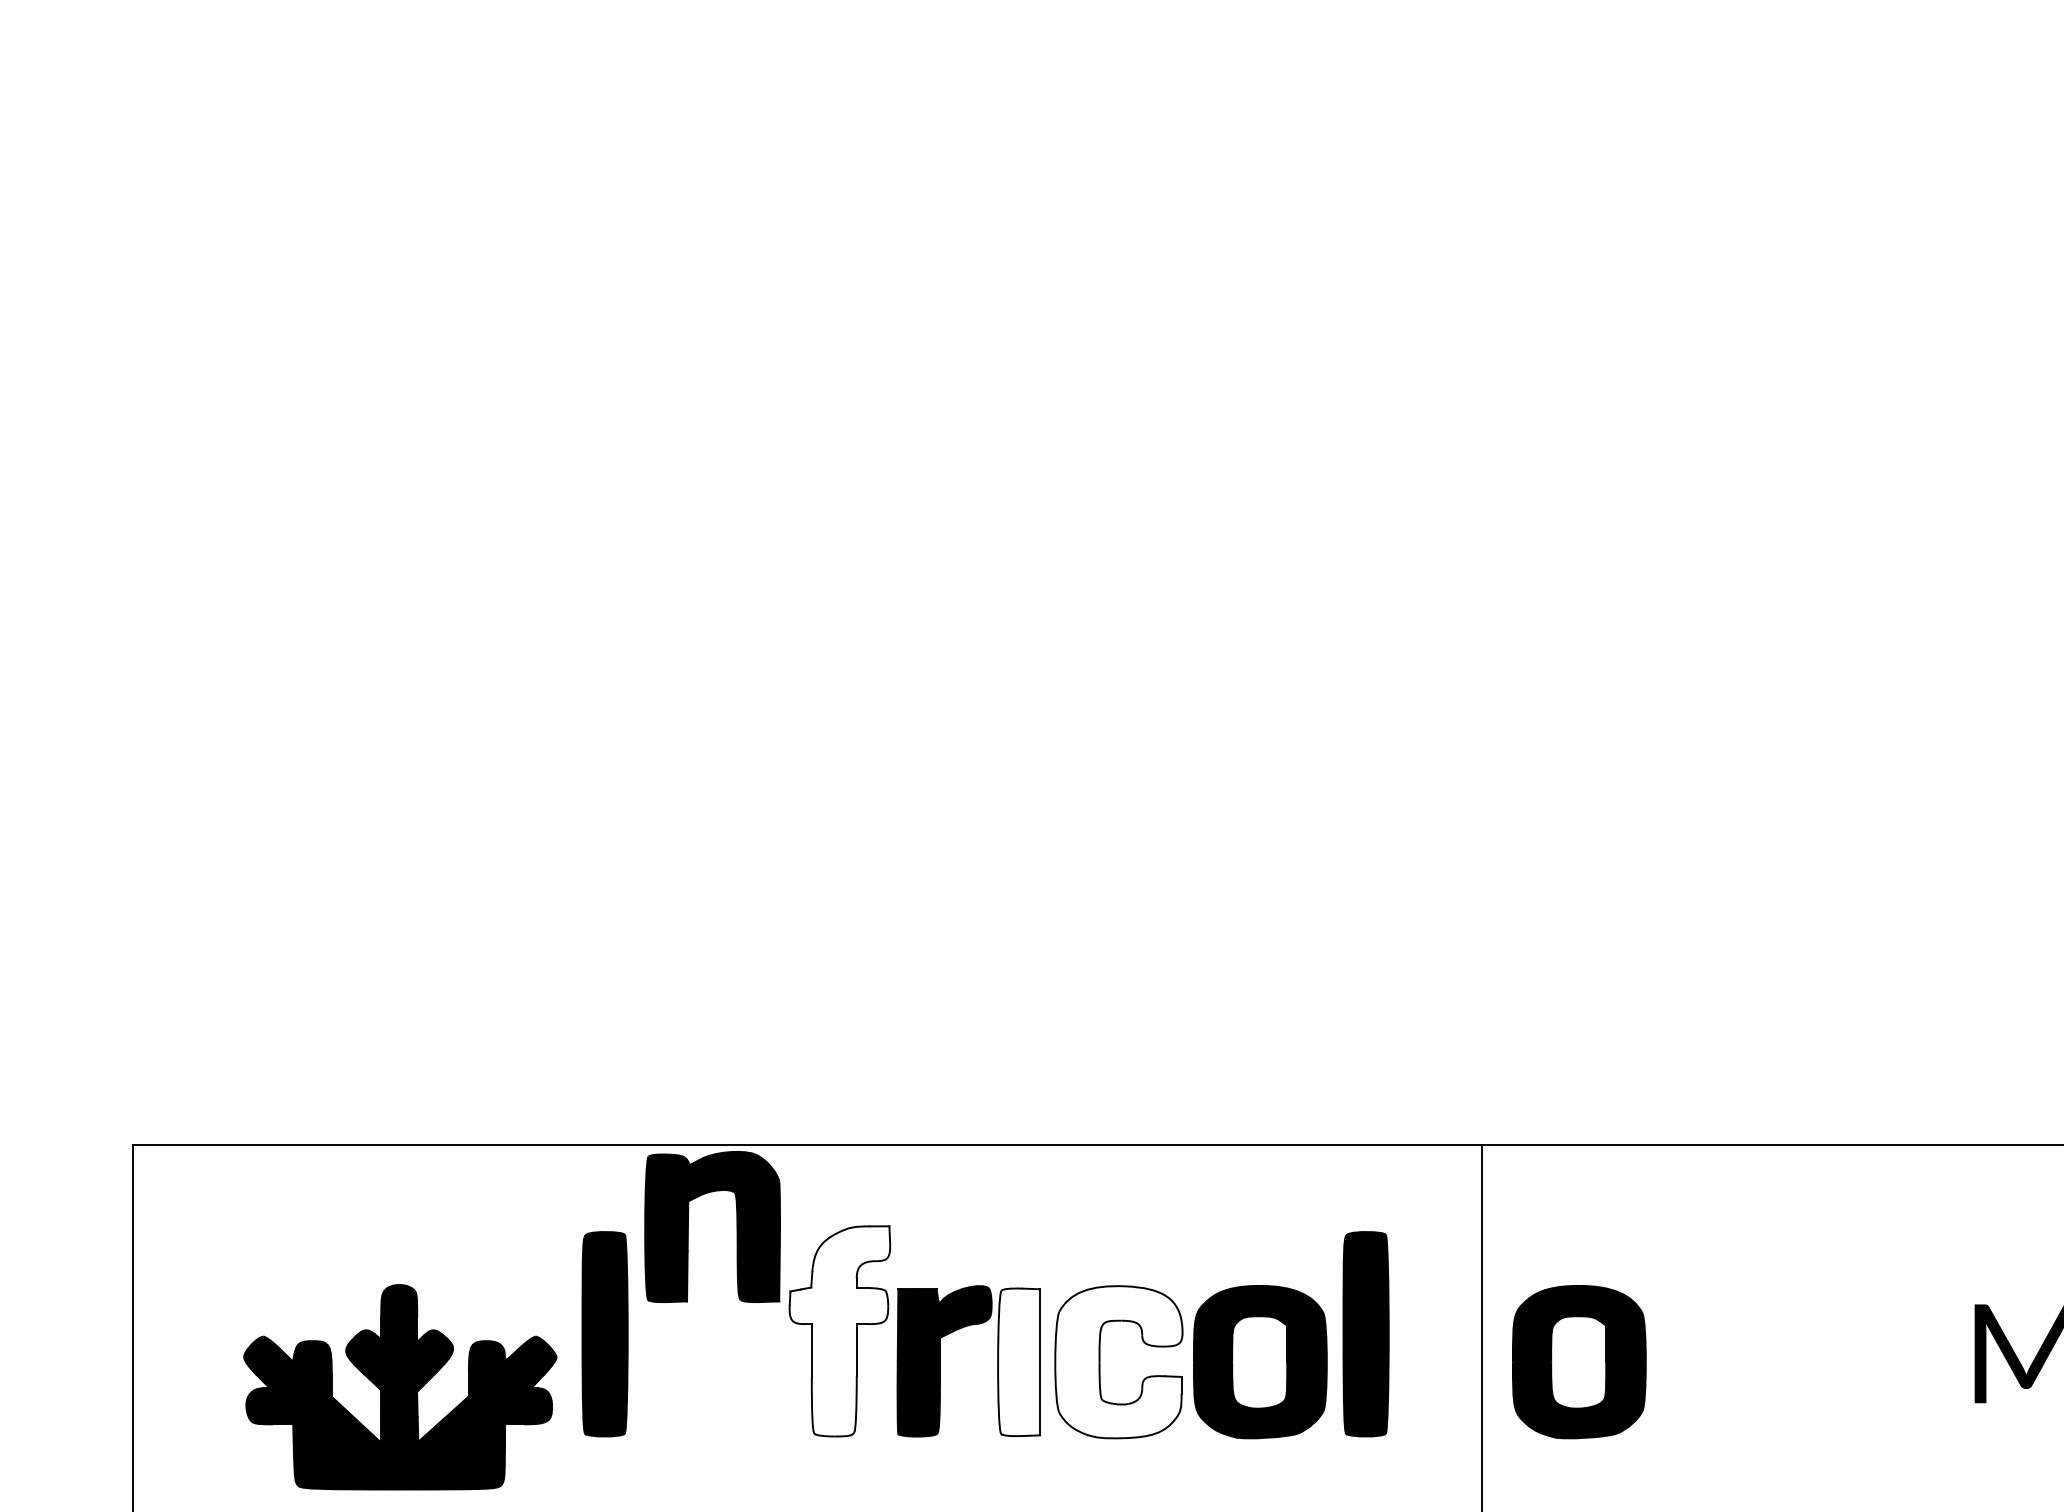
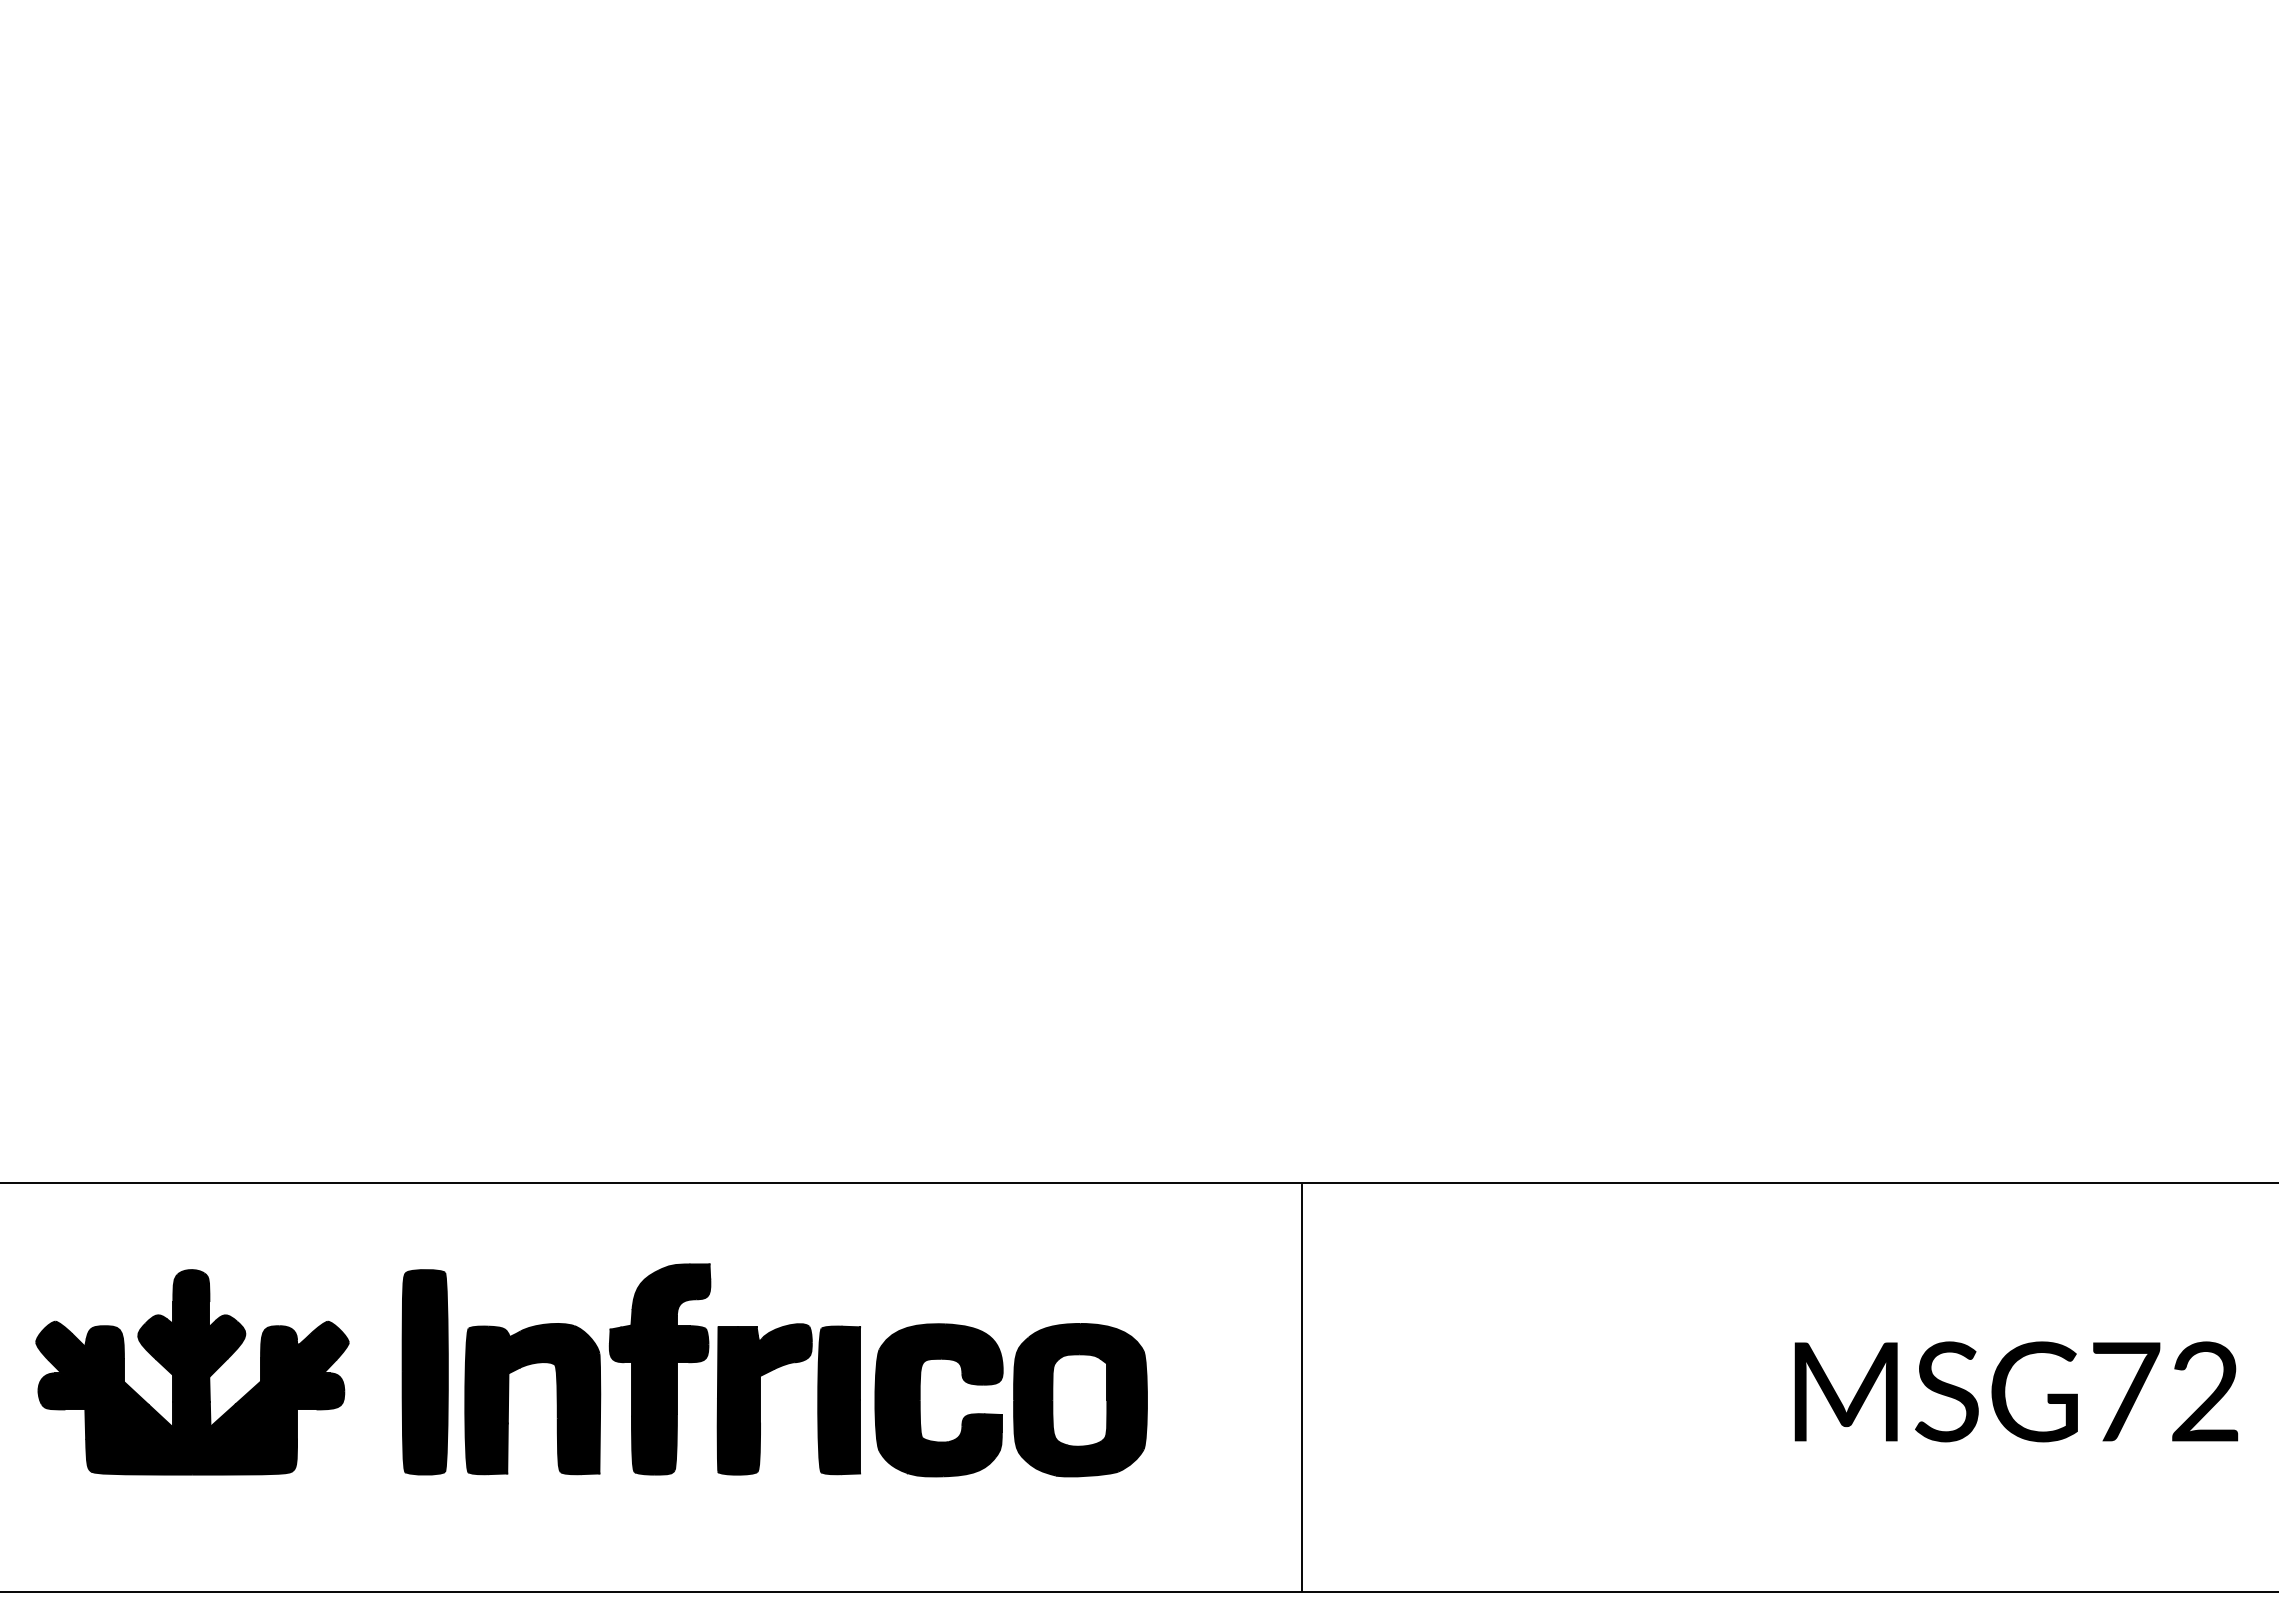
part: (689, 1223) -> (509, 1395), moved
fill: (839, 1331) -> (659, 1369), added
part: (1365, 1334) -> (1185, 1372), removed
fill: (1019, 1362) -> (839, 1400), added
fill: (1118, 1362) -> (938, 1400), added
part: (1579, 1362) -> (1399, 1400), removed
part: (400, 1387) -> (192, 1372), moved

